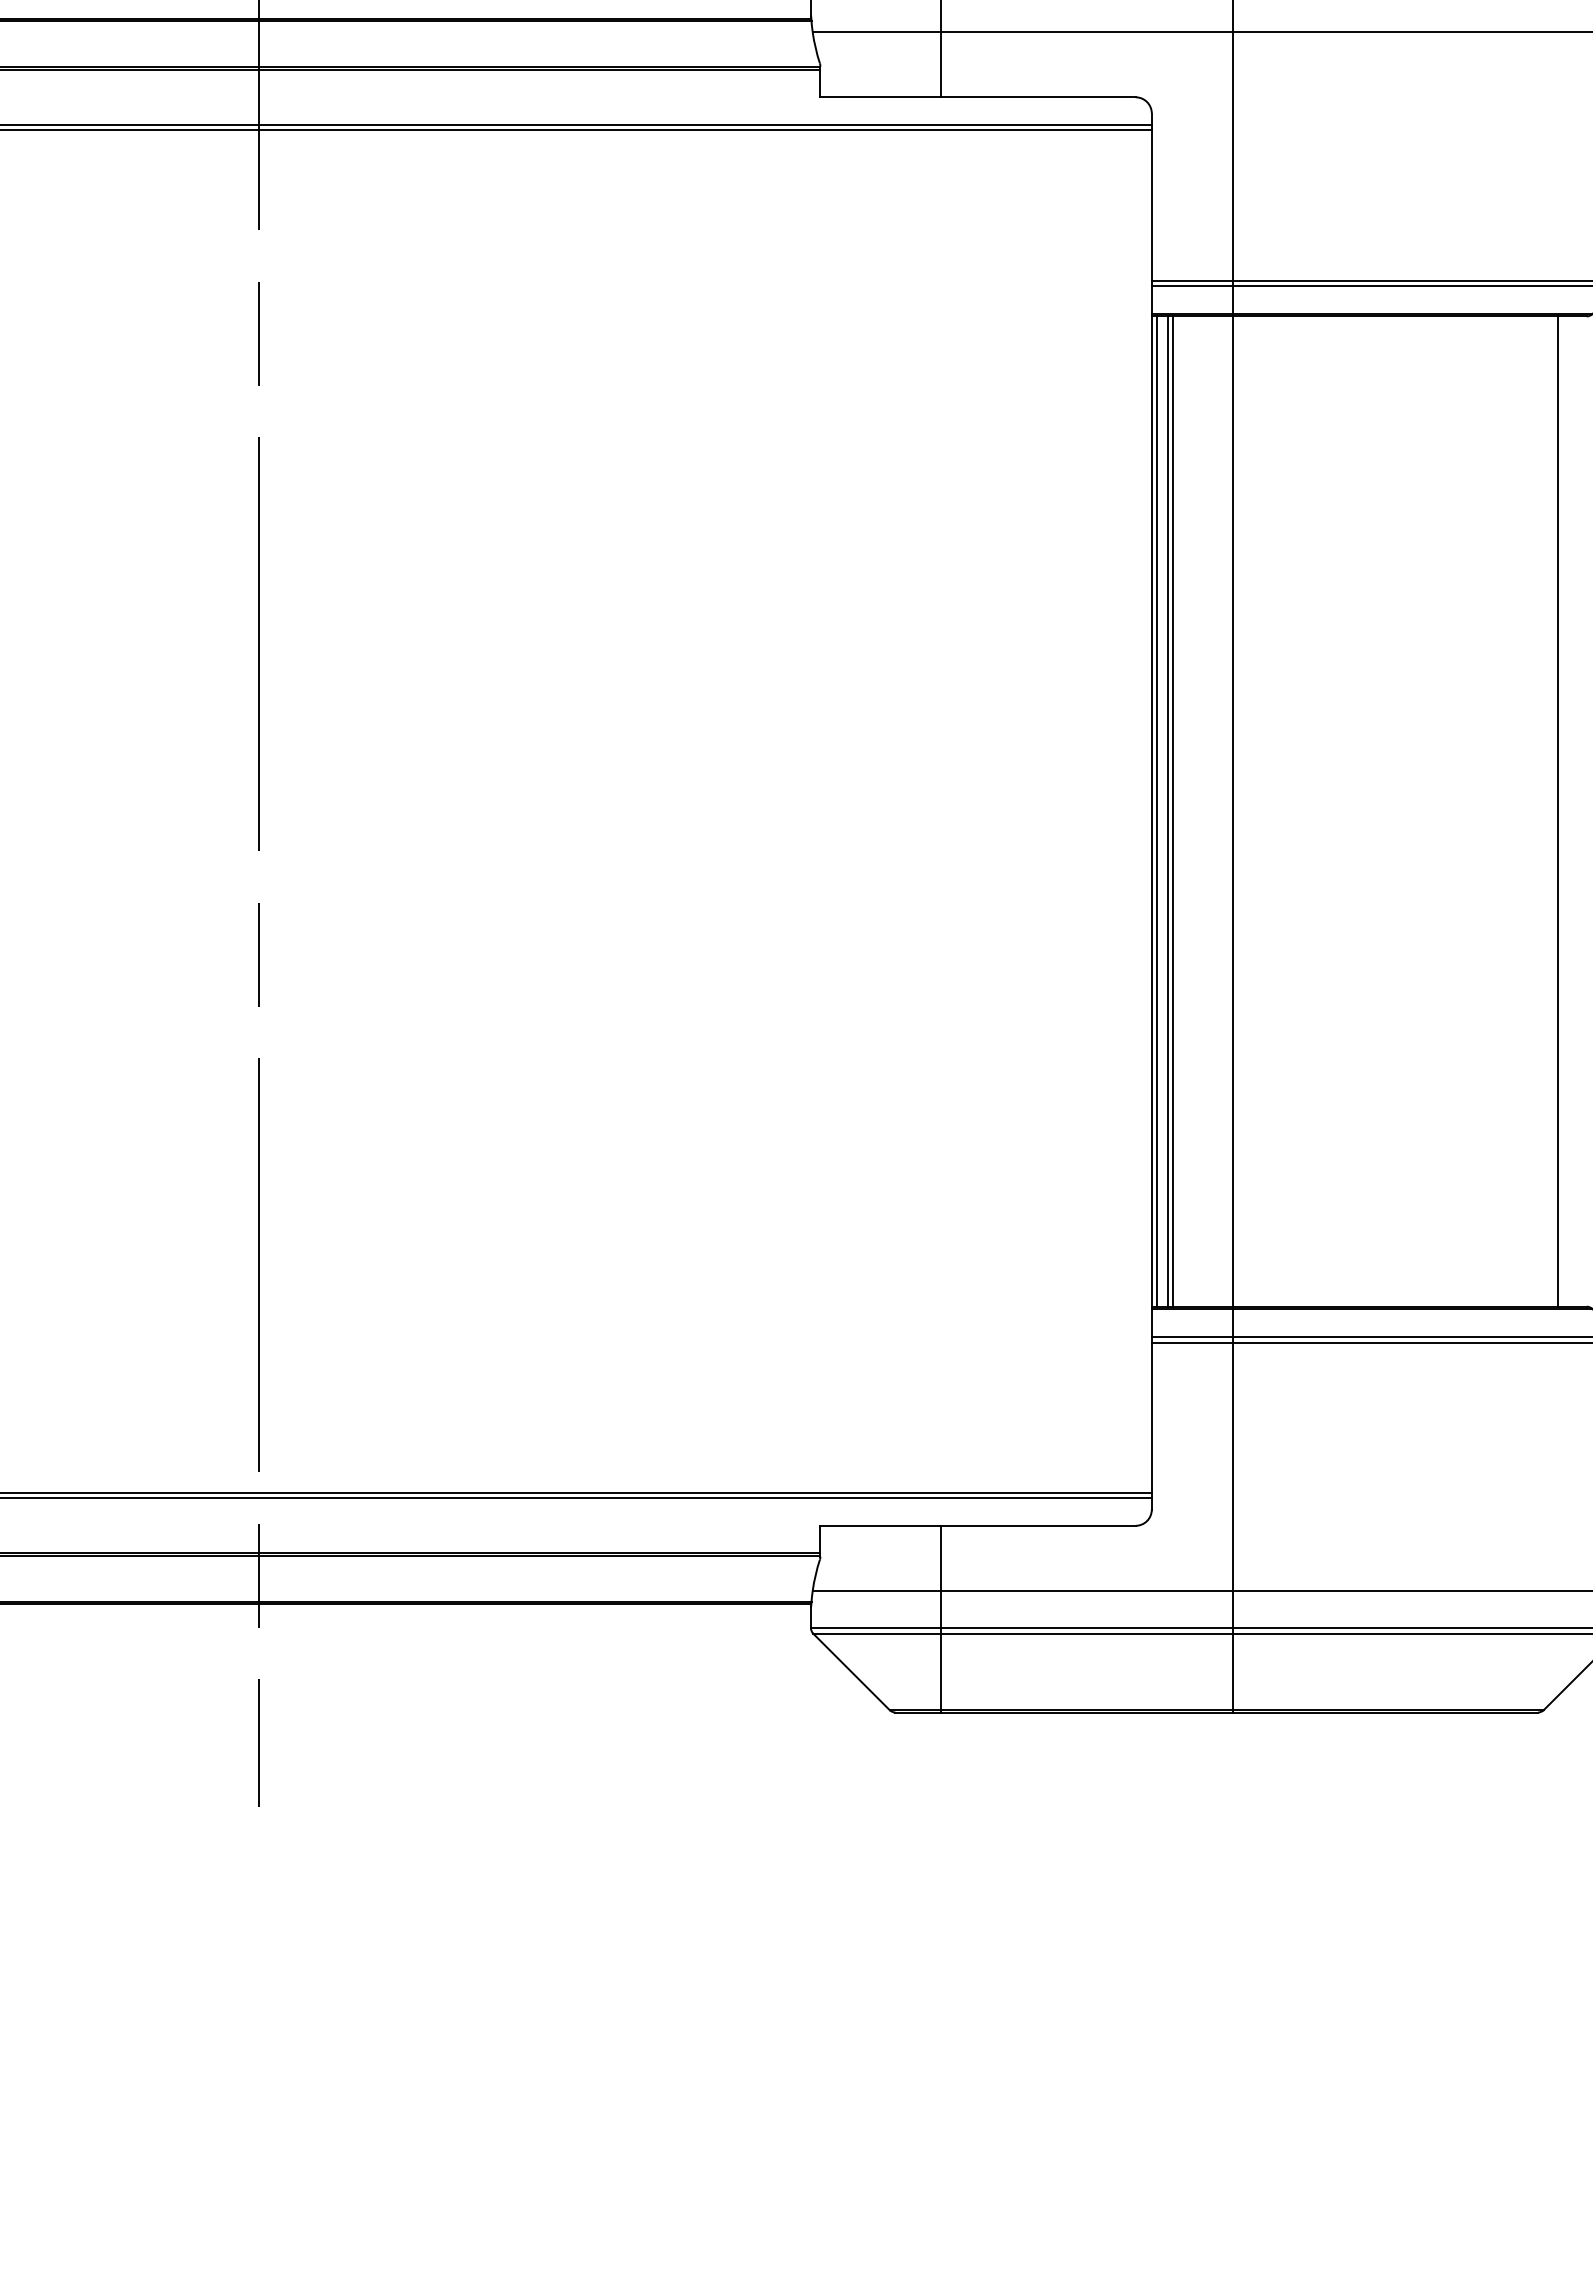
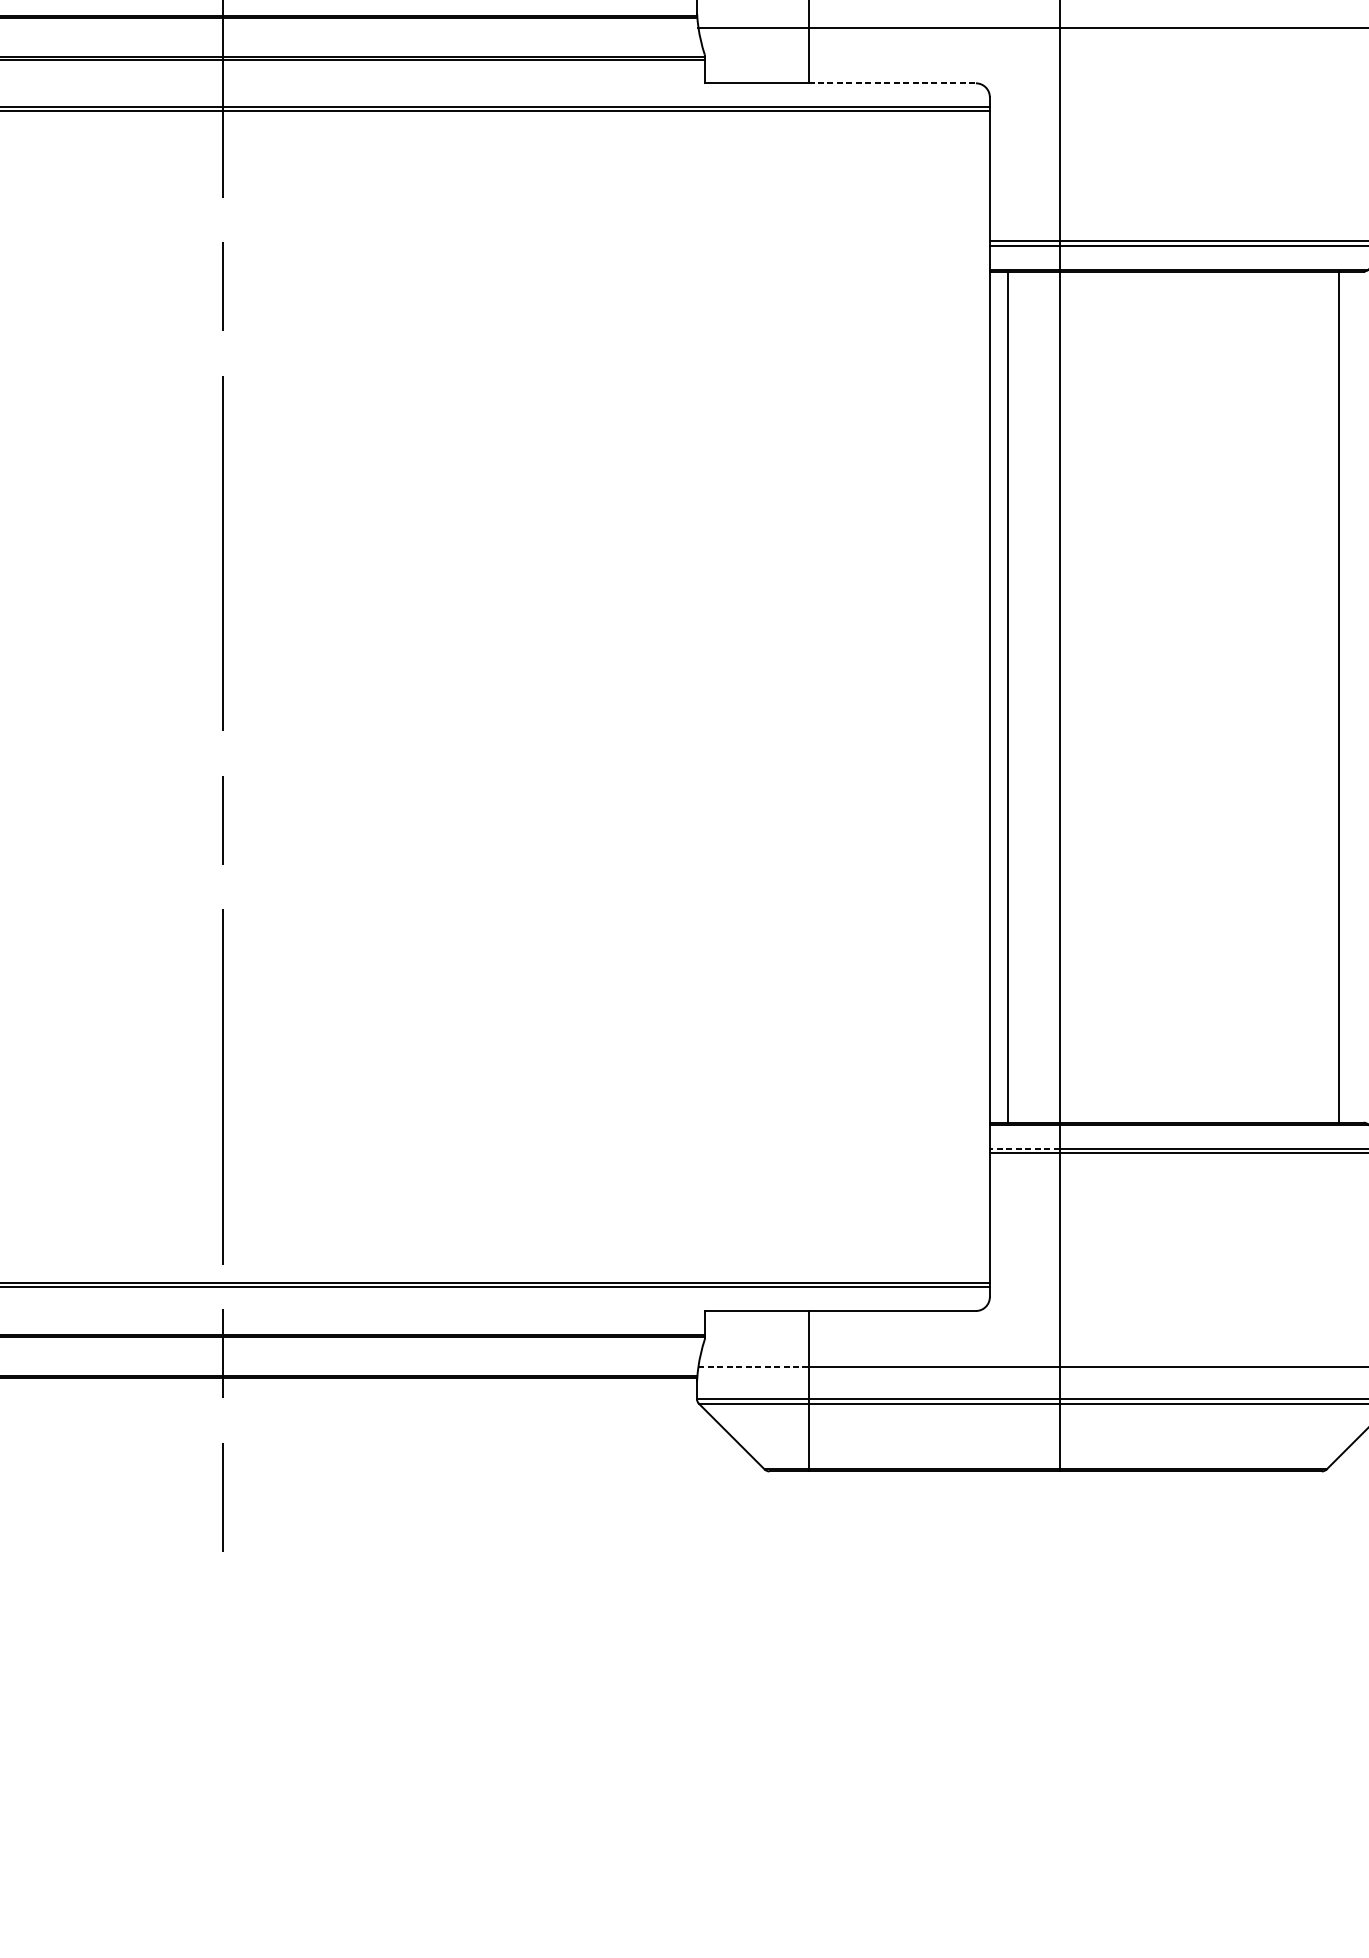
line: (1038, 97) -> (892, 83), solid -> dashed
line: (1156, 811) -> (993, 697), removed
line: (1168, 811) -> (1004, 697), removed
line: (1192, 1336) -> (1024, 1148), solid -> dashed
line: (877, 1590) -> (754, 1366), solid -> dashed

